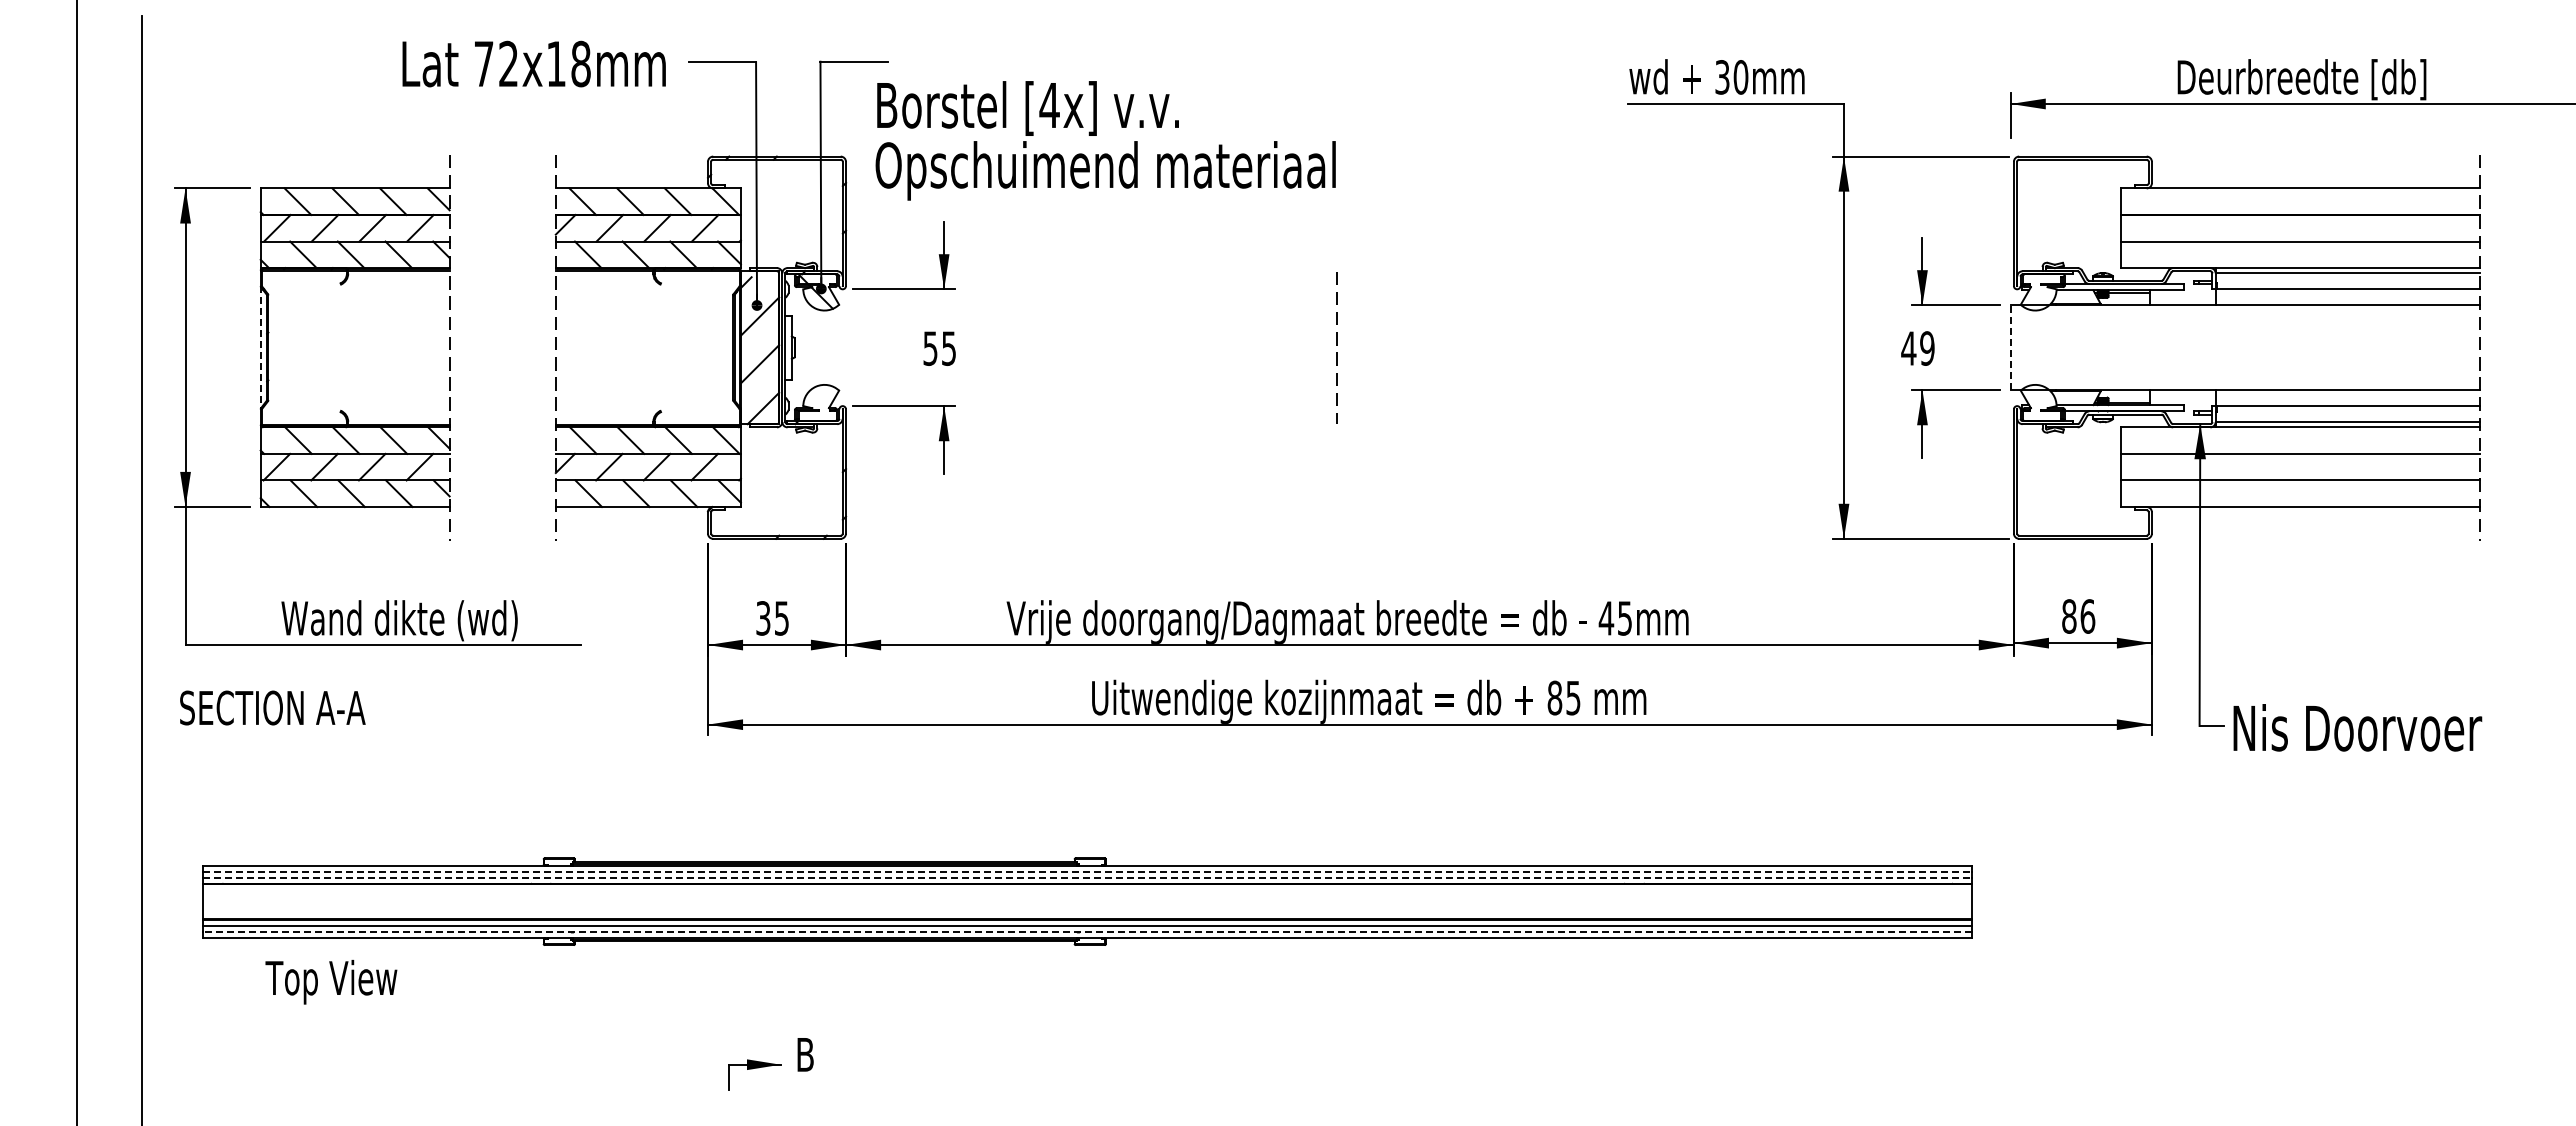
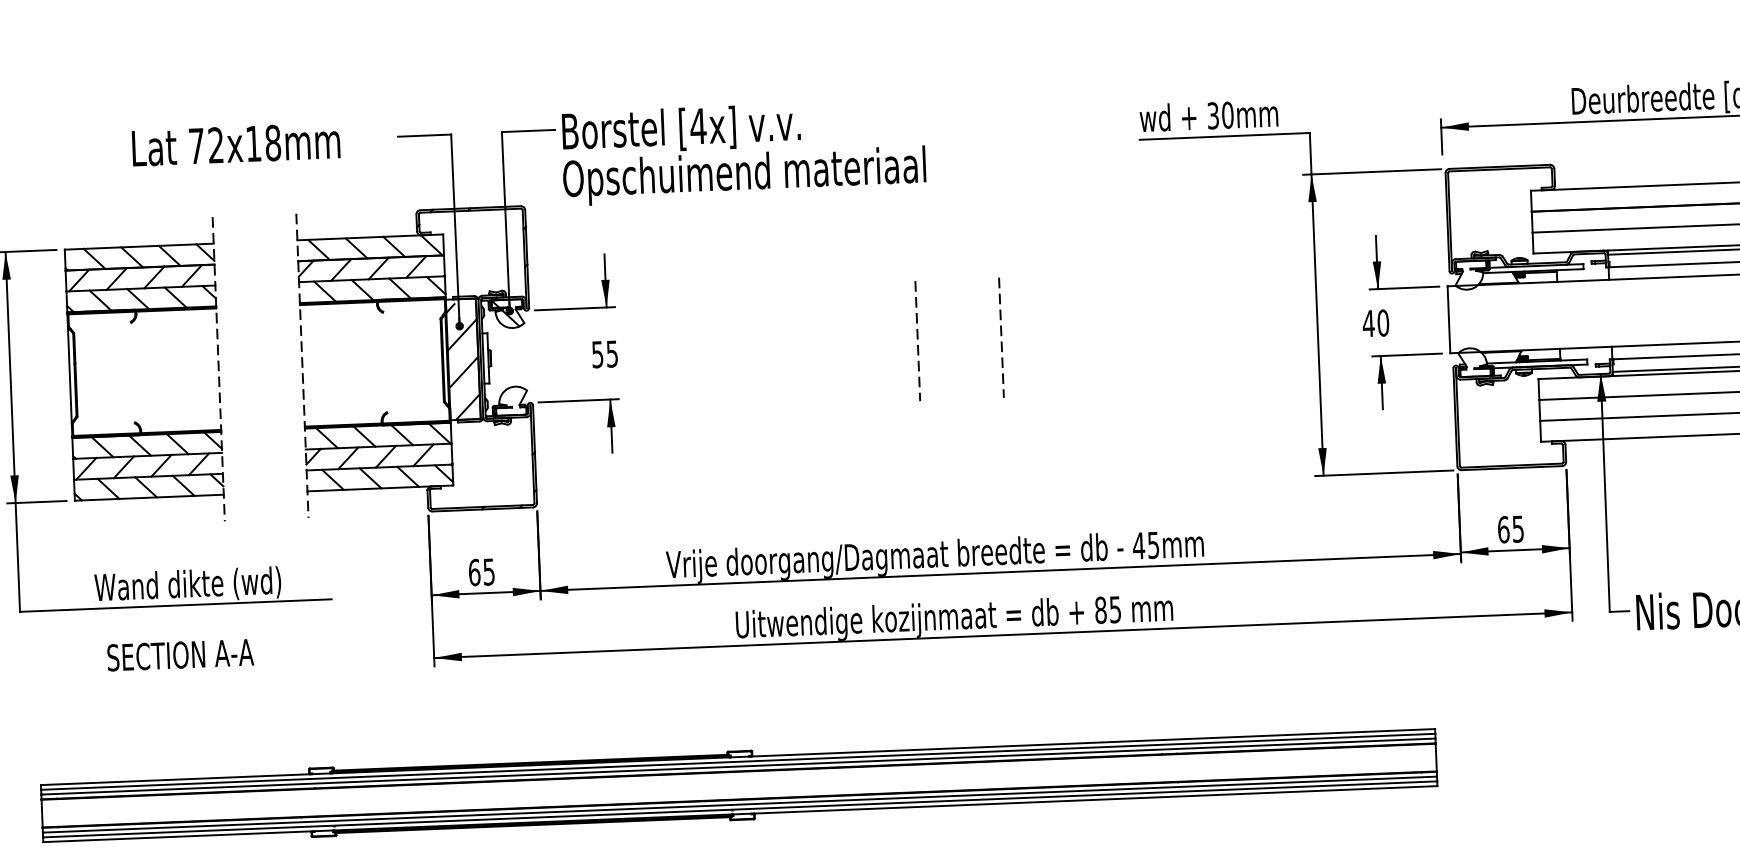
text: (533, 63) -> (235, 144), moved
text: (1105, 140) -> (743, 152), moved
line: (1442, 345) -> (1001, 336), added
line: (260, 347) -> (69, 375), dashed -> solid
line: (2010, 347) -> (1448, 319), dashed -> solid
text: (1927, 348) -> (1383, 323), 49 -> 40
text: (2078, 616) -> (1510, 529), 86 -> 65
text: (763, 618) -> (474, 572), 35 -> 65
text: (272, 707) -> (180, 654), moved
line: (1087, 871) -> (737, 761), dashed -> solid
line: (1087, 877) -> (738, 766), dashed -> solid
line: (1087, 931) -> (739, 809), dashed -> solid

